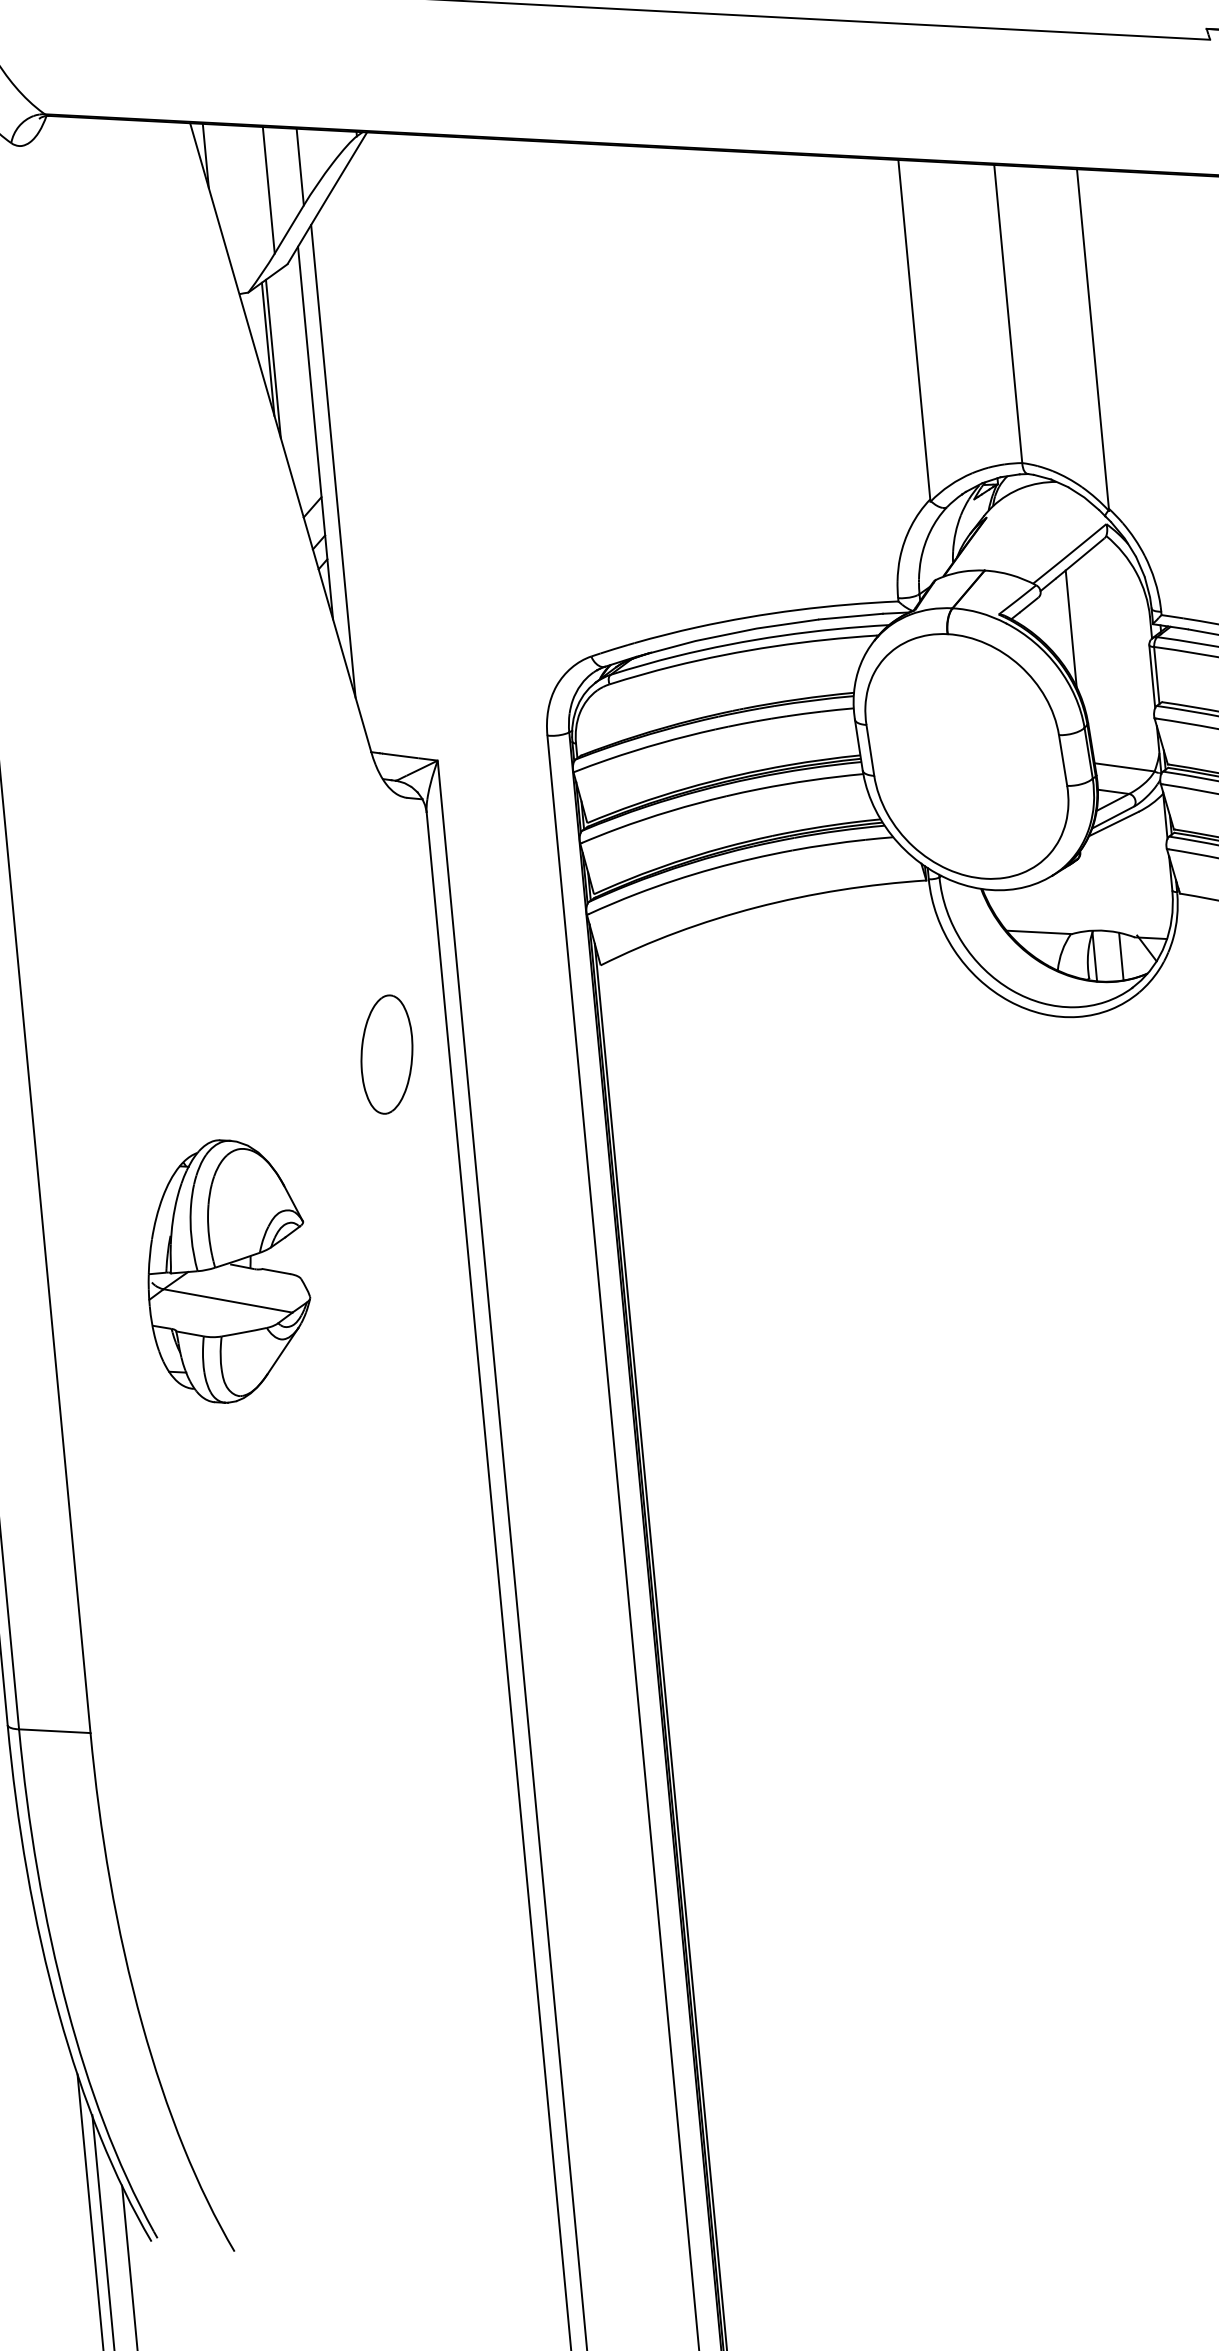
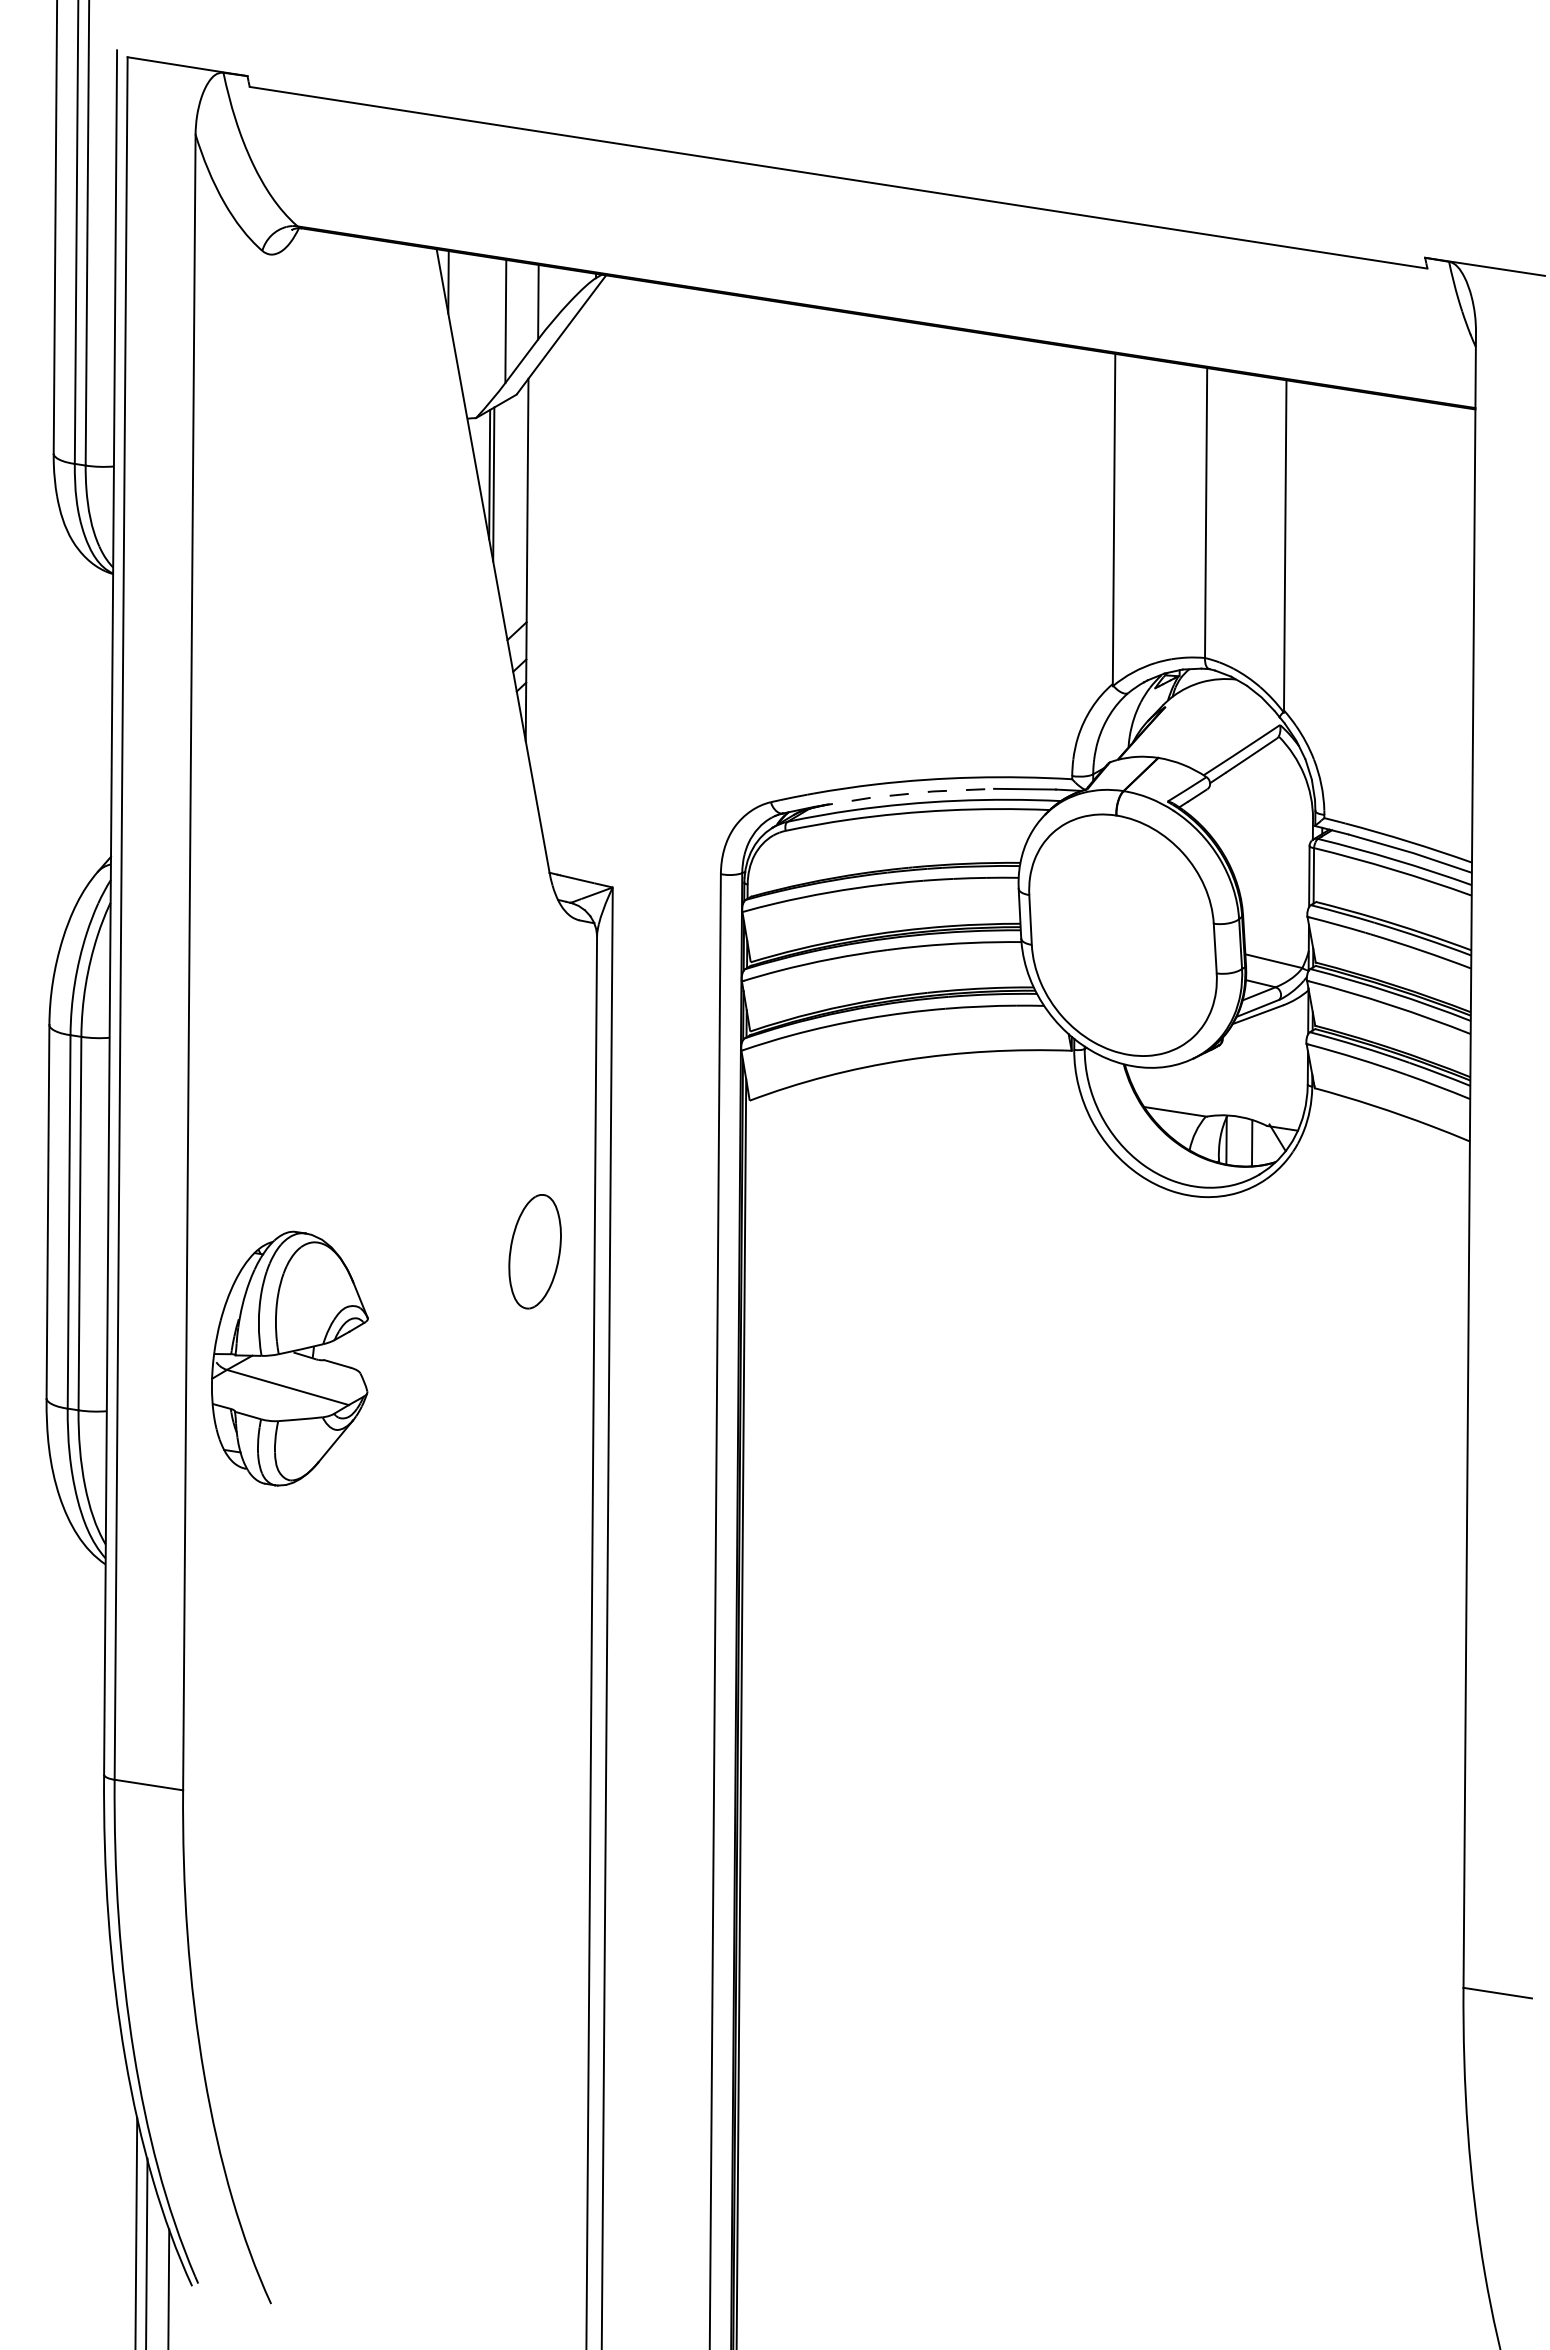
line: (333, 460) -> (541, 588), removed
line: (1070, 628) -> (1235, 822), removed
line: (727, 634) -> (904, 794), solid -> dashed
part: (386, 1054) -> (534, 1251), moved
part: (226, 1270) -> (289, 1358), moved

